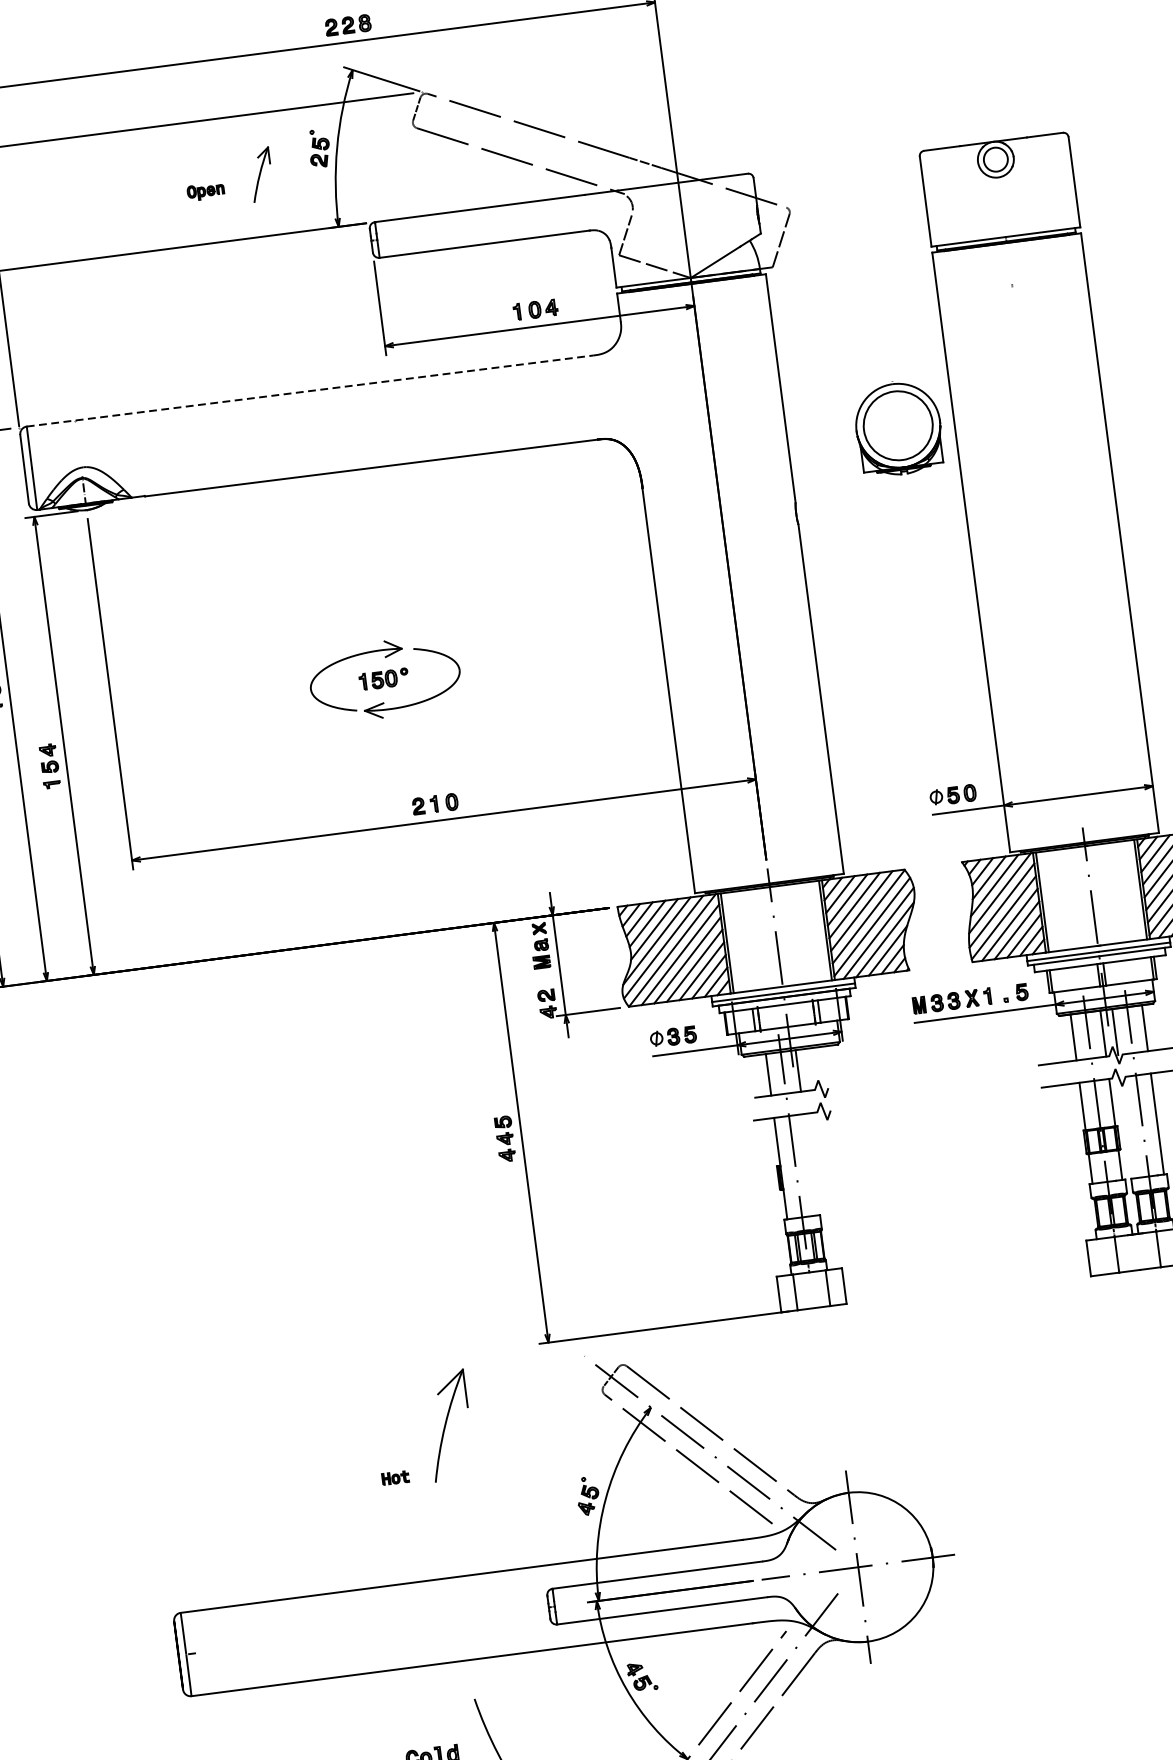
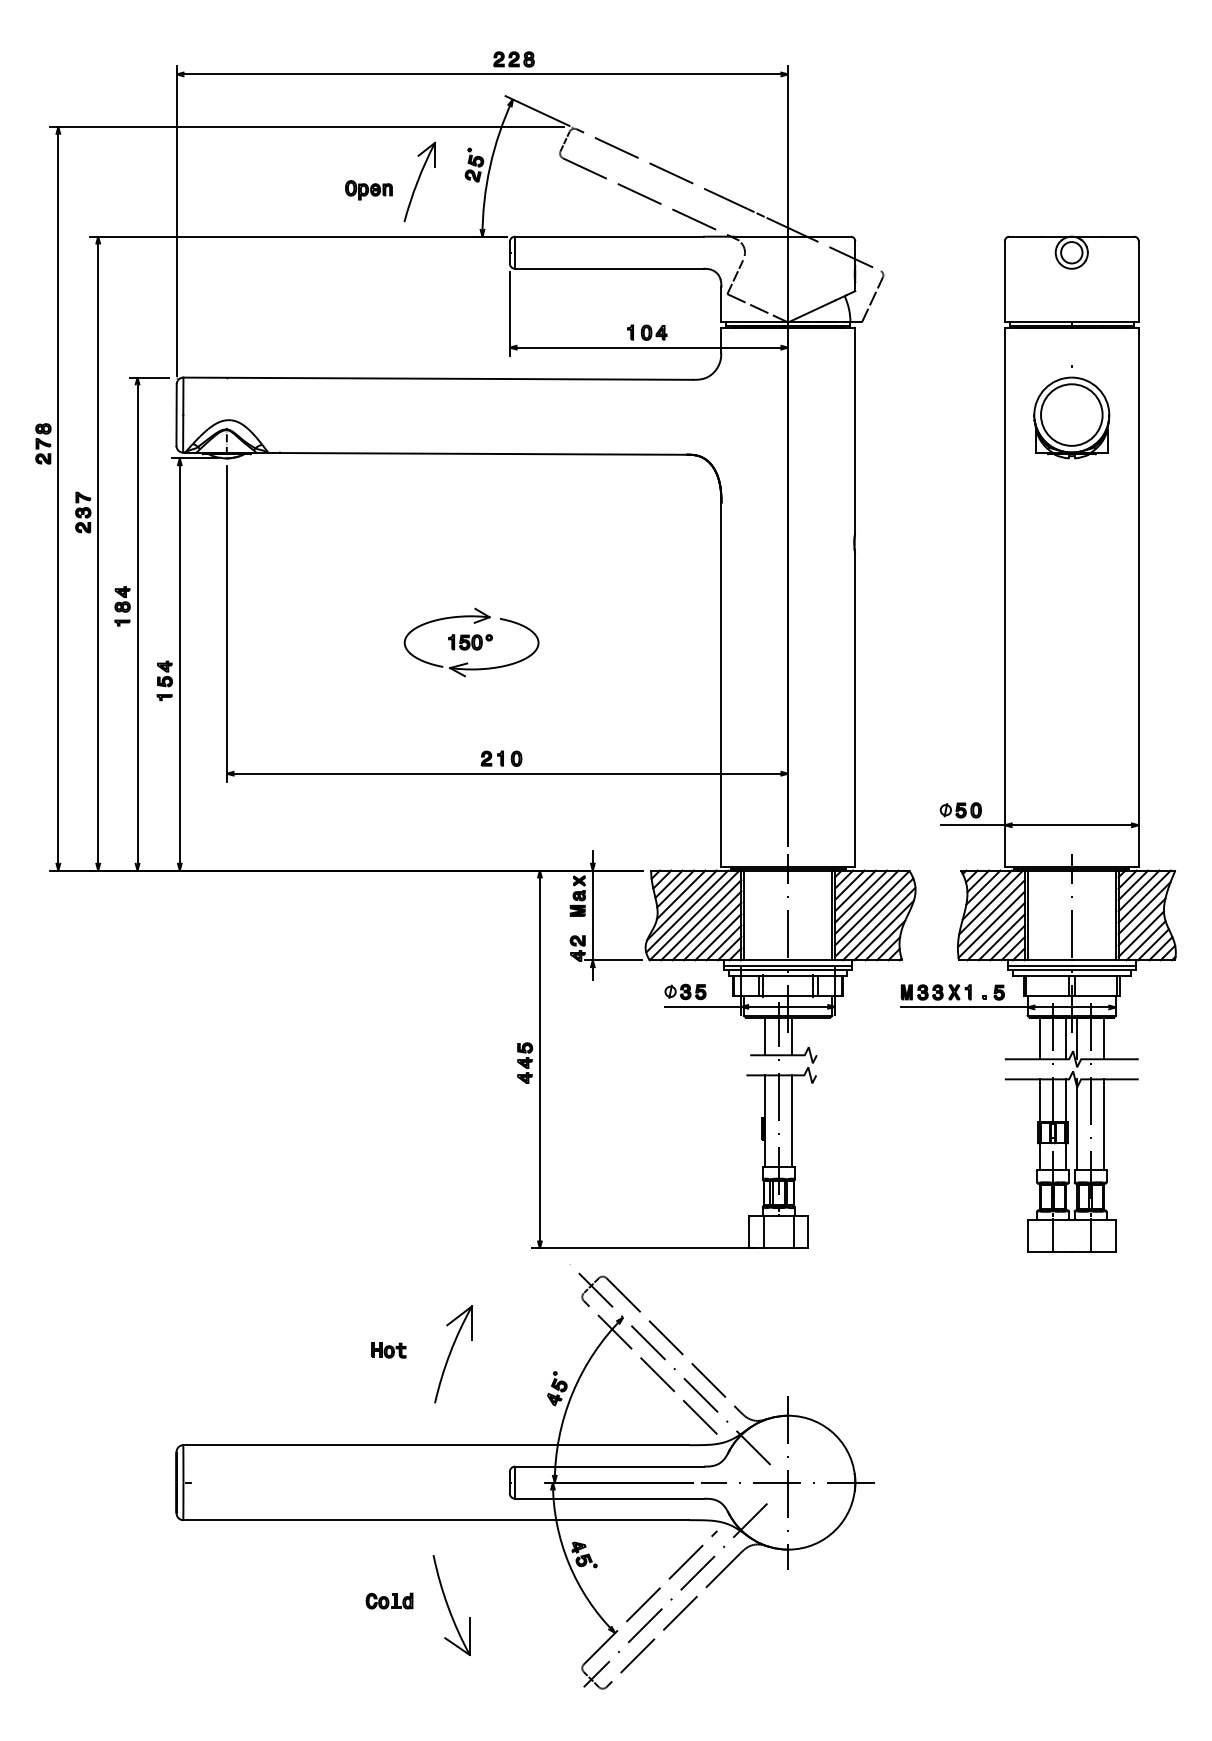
part: (260, 174) -> (419, 181), size x1.67
part: (205, 191) -> (368, 190), size x1.43
line: (310, 390) -> (438, 378), dashed -> solid
part: (898, 428) -> (1071, 417), moved
line: (1128, 1127) -> (1077, 1124), added
line: (810, 1164) -> (792, 1120), added
part: (449, 1425) -> (453, 1354), moved
part: (395, 1478) -> (388, 1350), size x1.43

